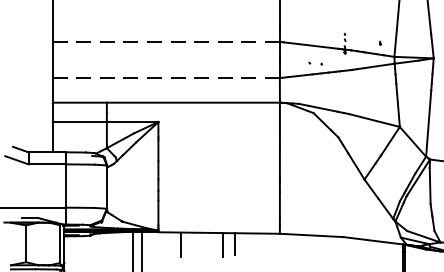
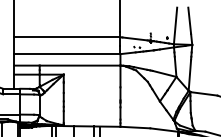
line: (166, 42) -> (67, 37), dashed -> solid
line: (166, 78) -> (67, 54), dashed -> solid

